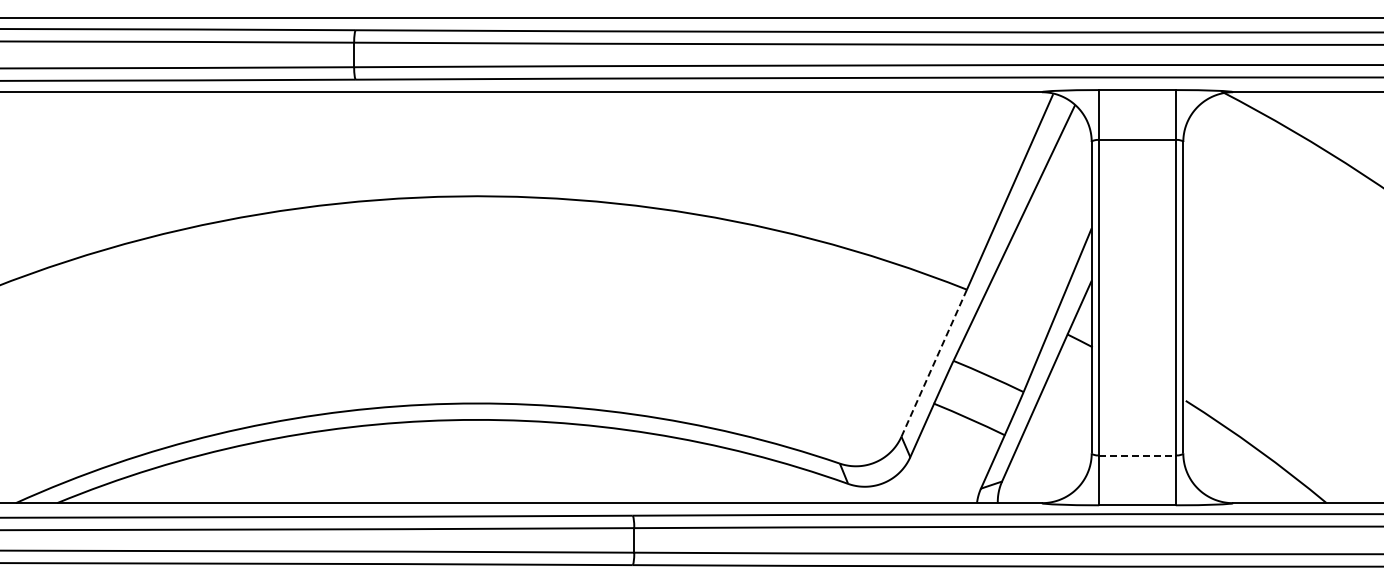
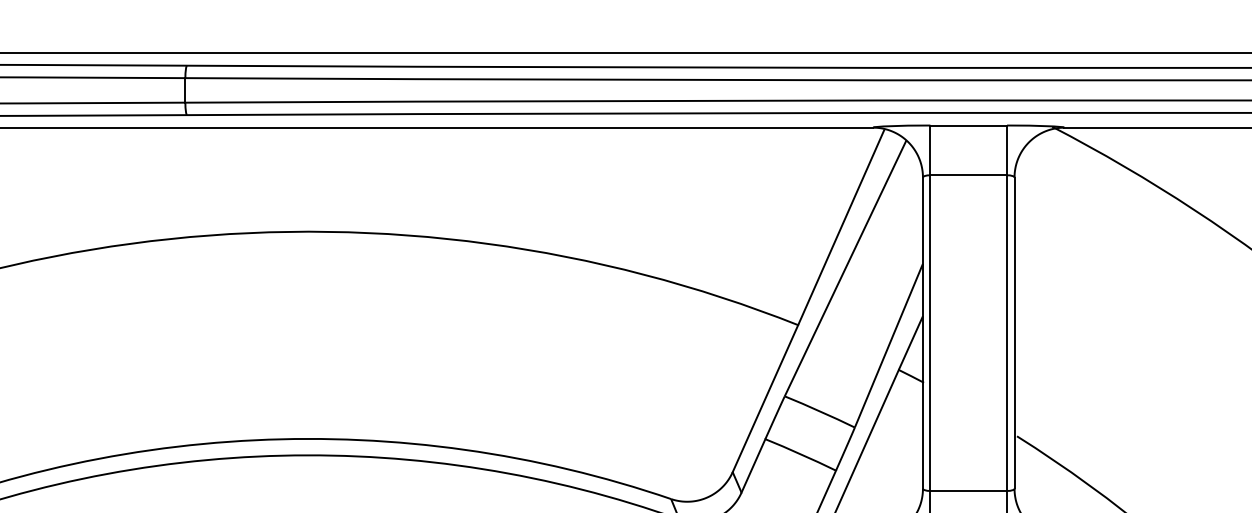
line: (934, 363) -> (765, 398), dashed -> solid
line: (1138, 455) -> (969, 490), dashed -> solid

